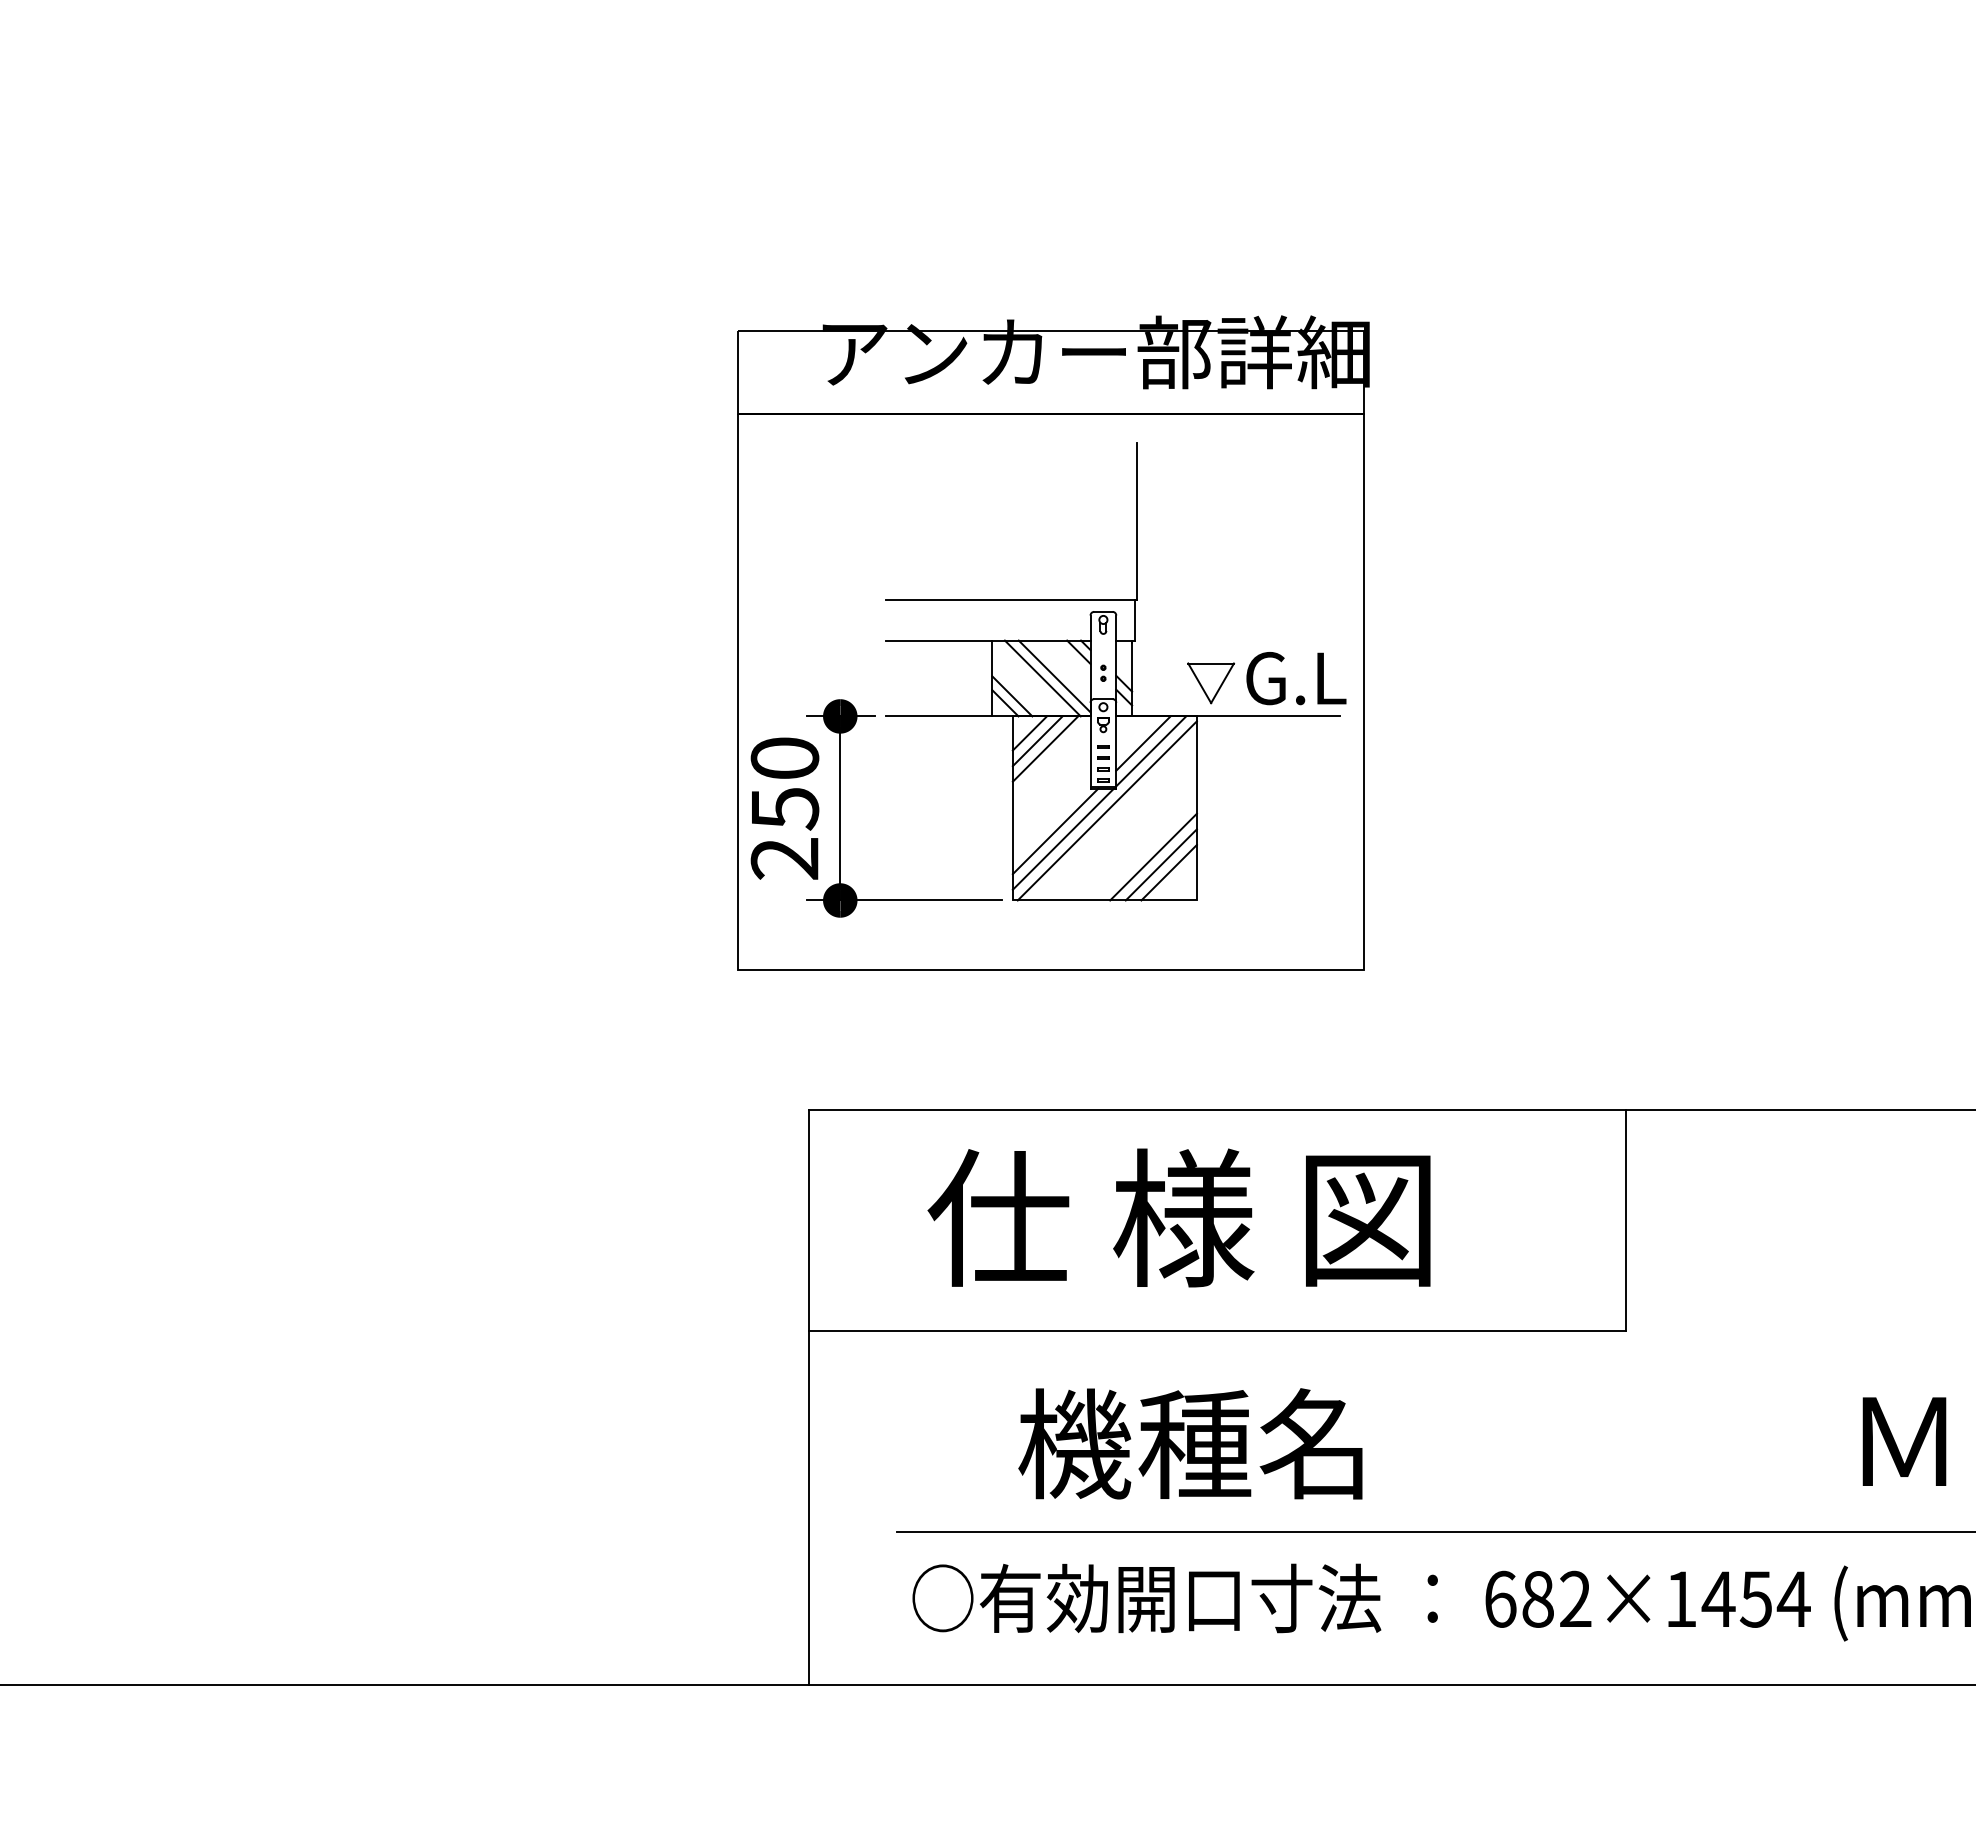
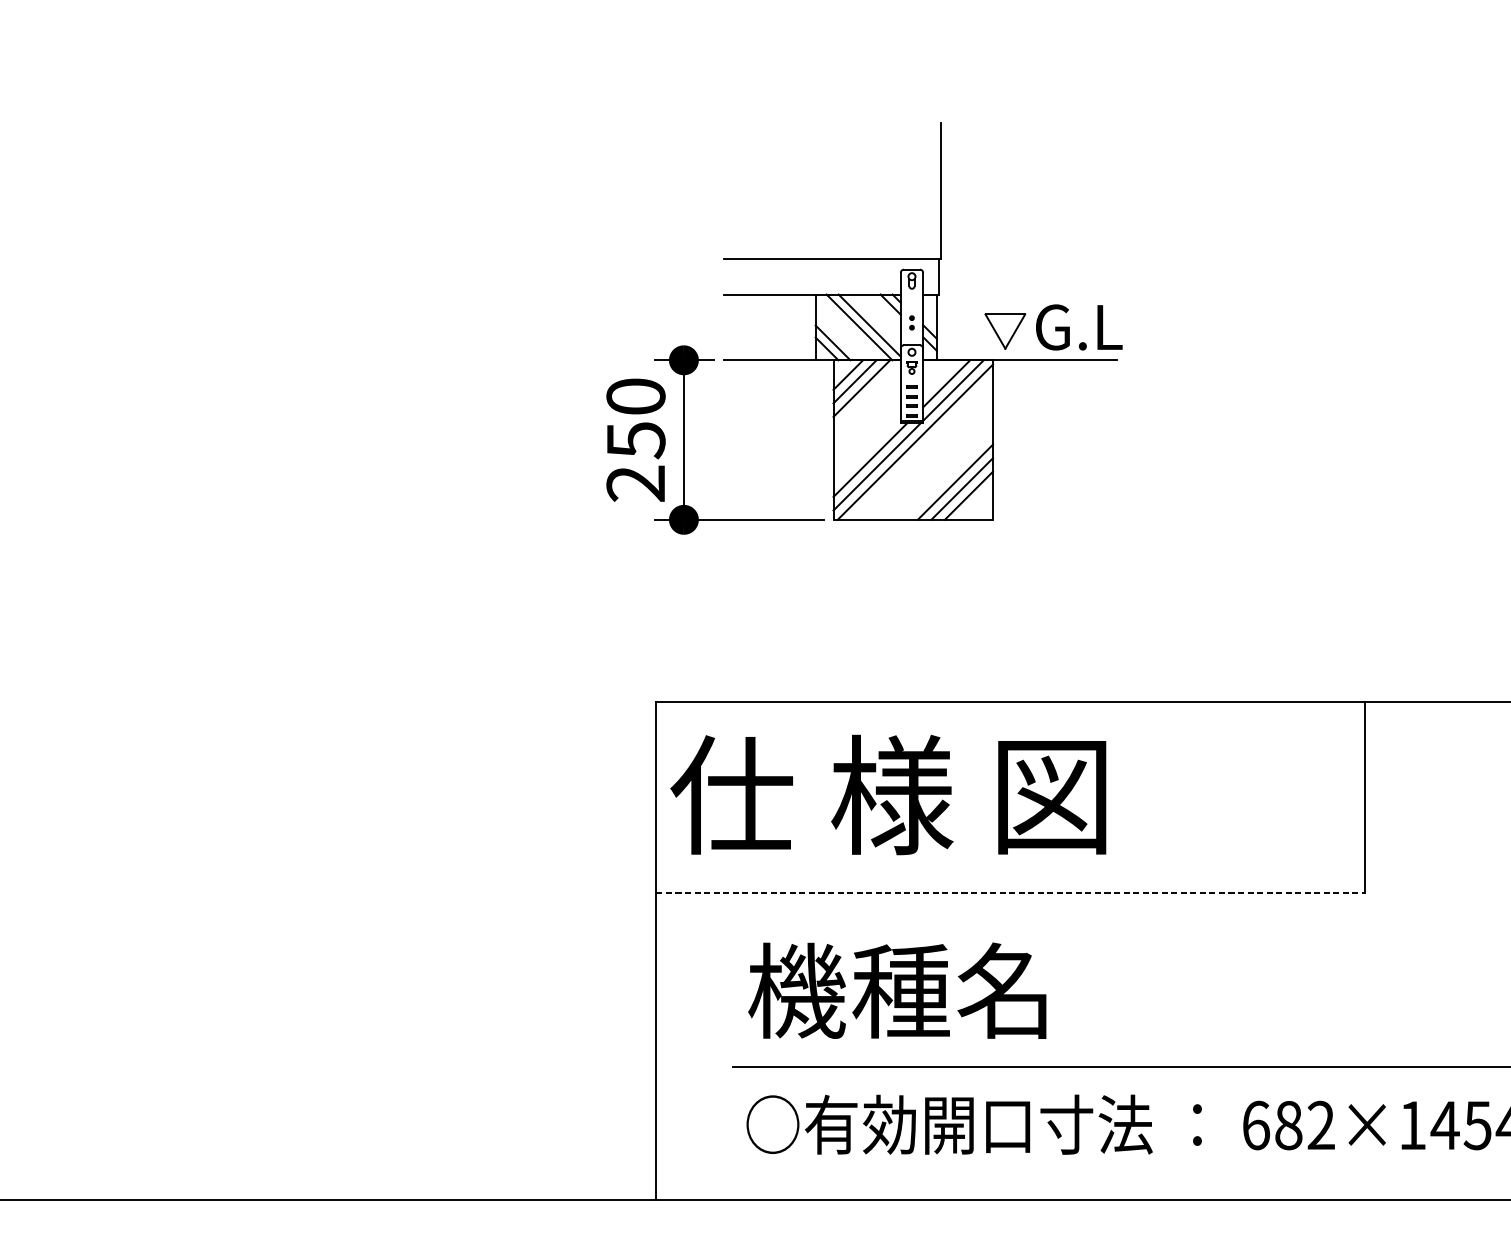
part: (1053, 642) -> (868, 296), removed
text: (1178, 1217) -> (887, 794), moved
line: (1217, 1331) -> (1010, 893), solid -> dashed
text: (1190, 1443) -> (897, 990), moved

